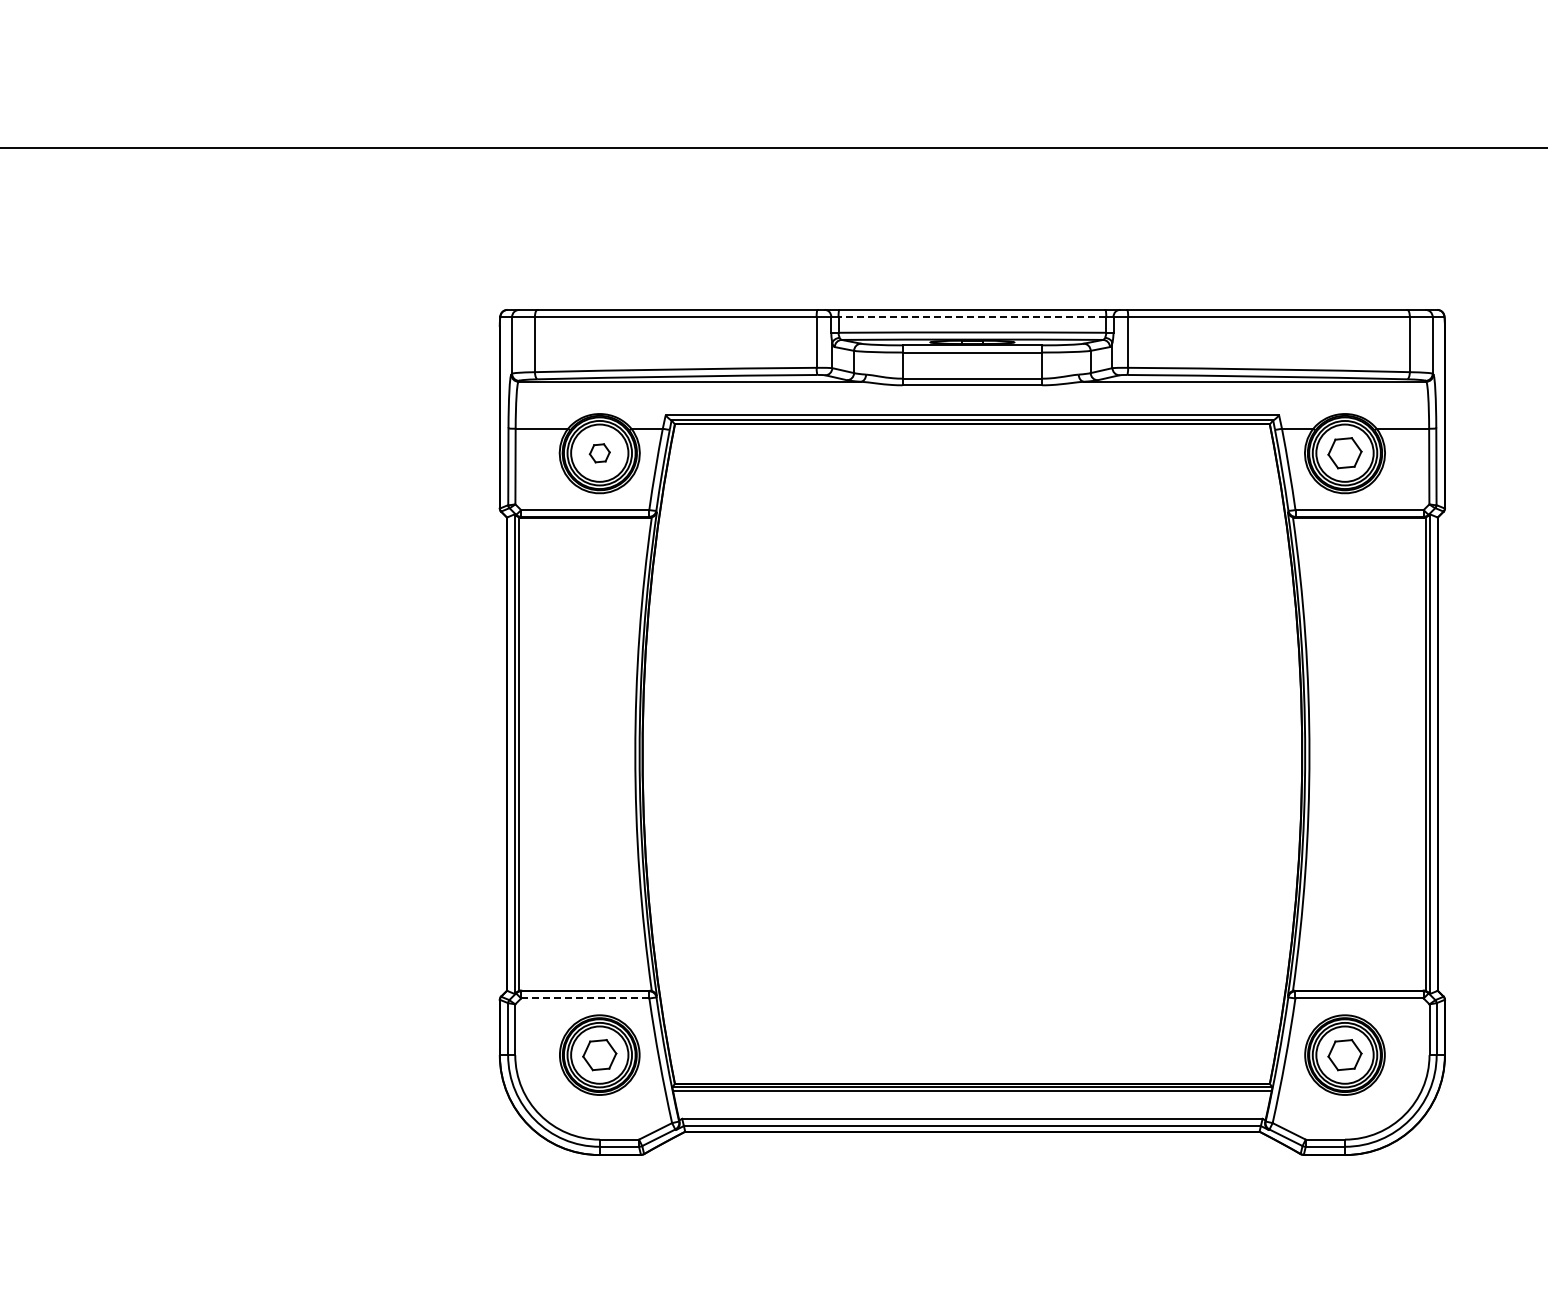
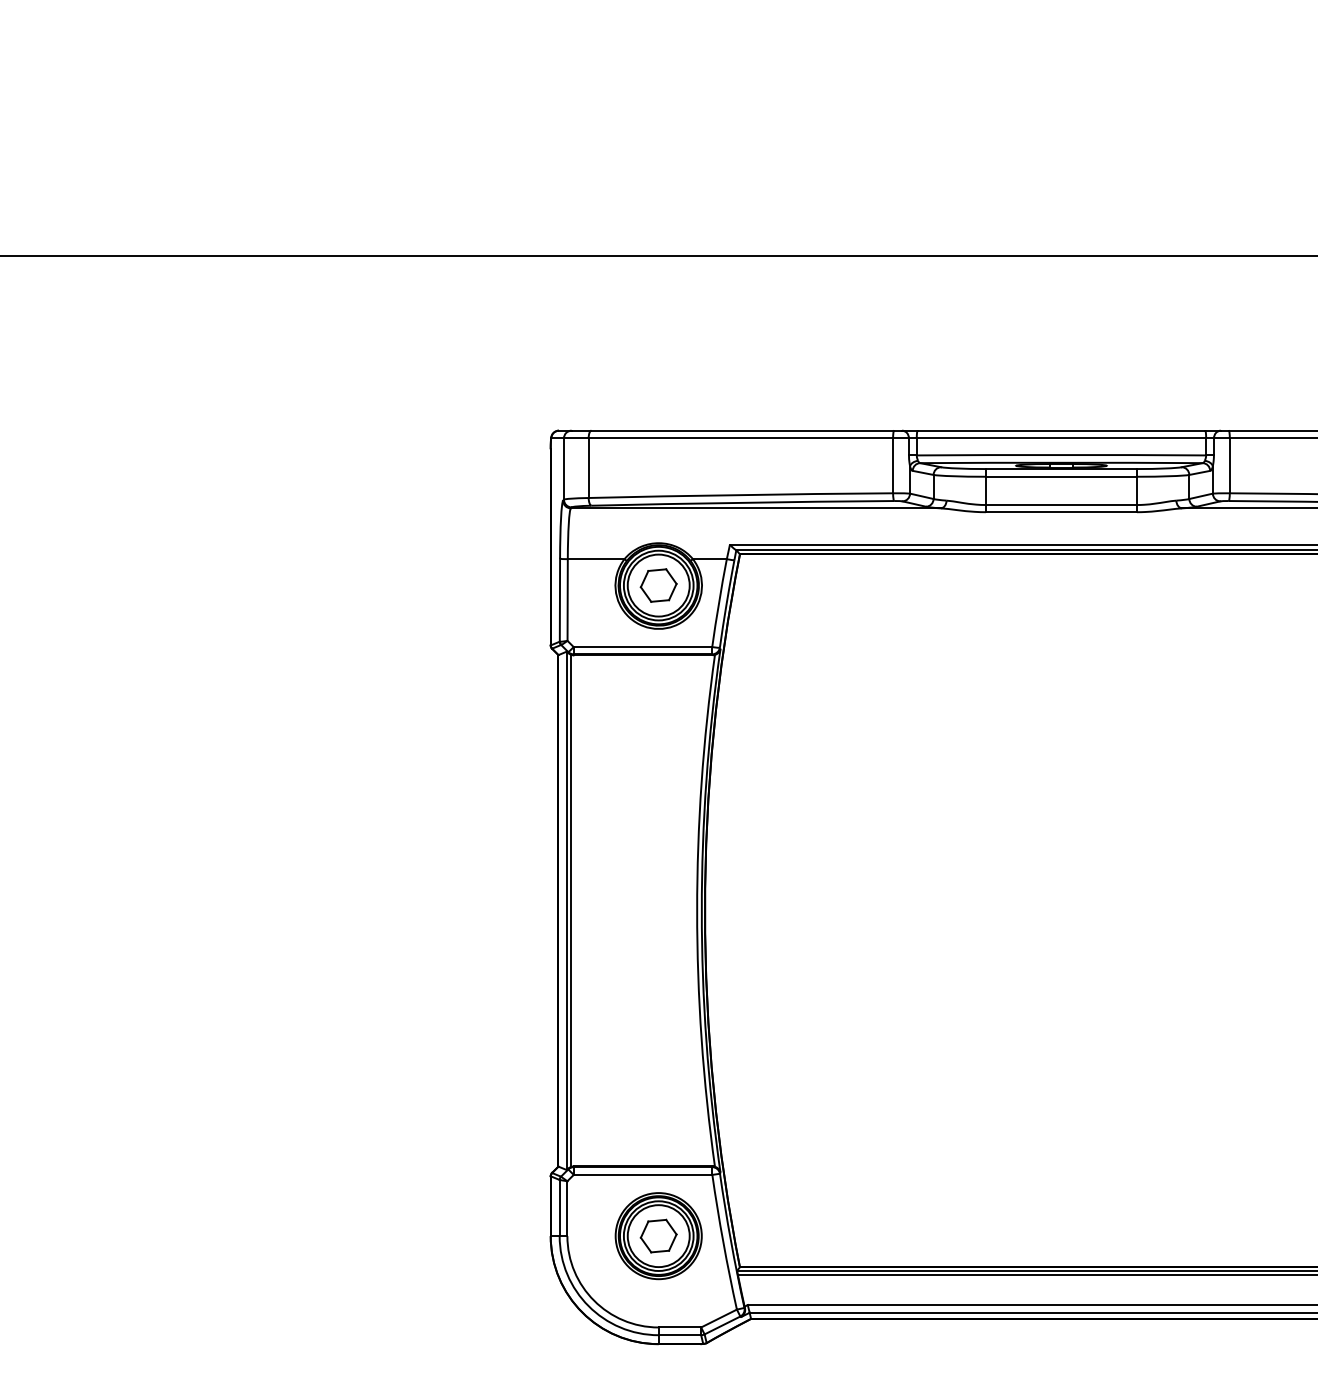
line: (972, 317) -> (1061, 438), dashed -> solid
part: (599, 453) -> (658, 585), size x1.67
line: (585, 998) -> (643, 1174), dashed -> solid

